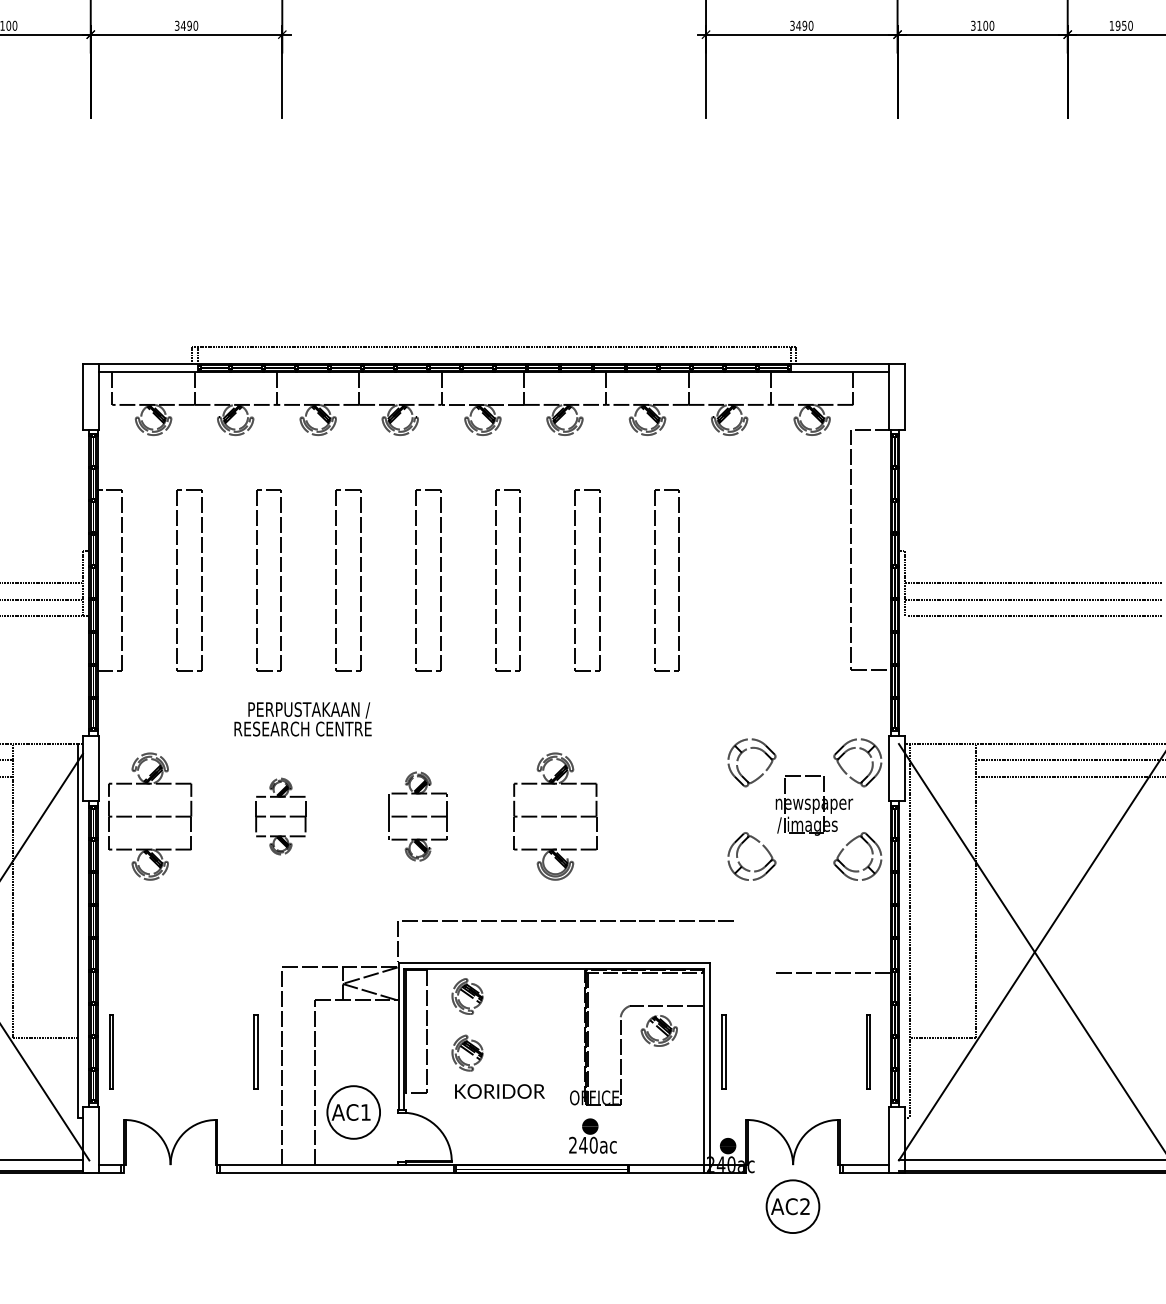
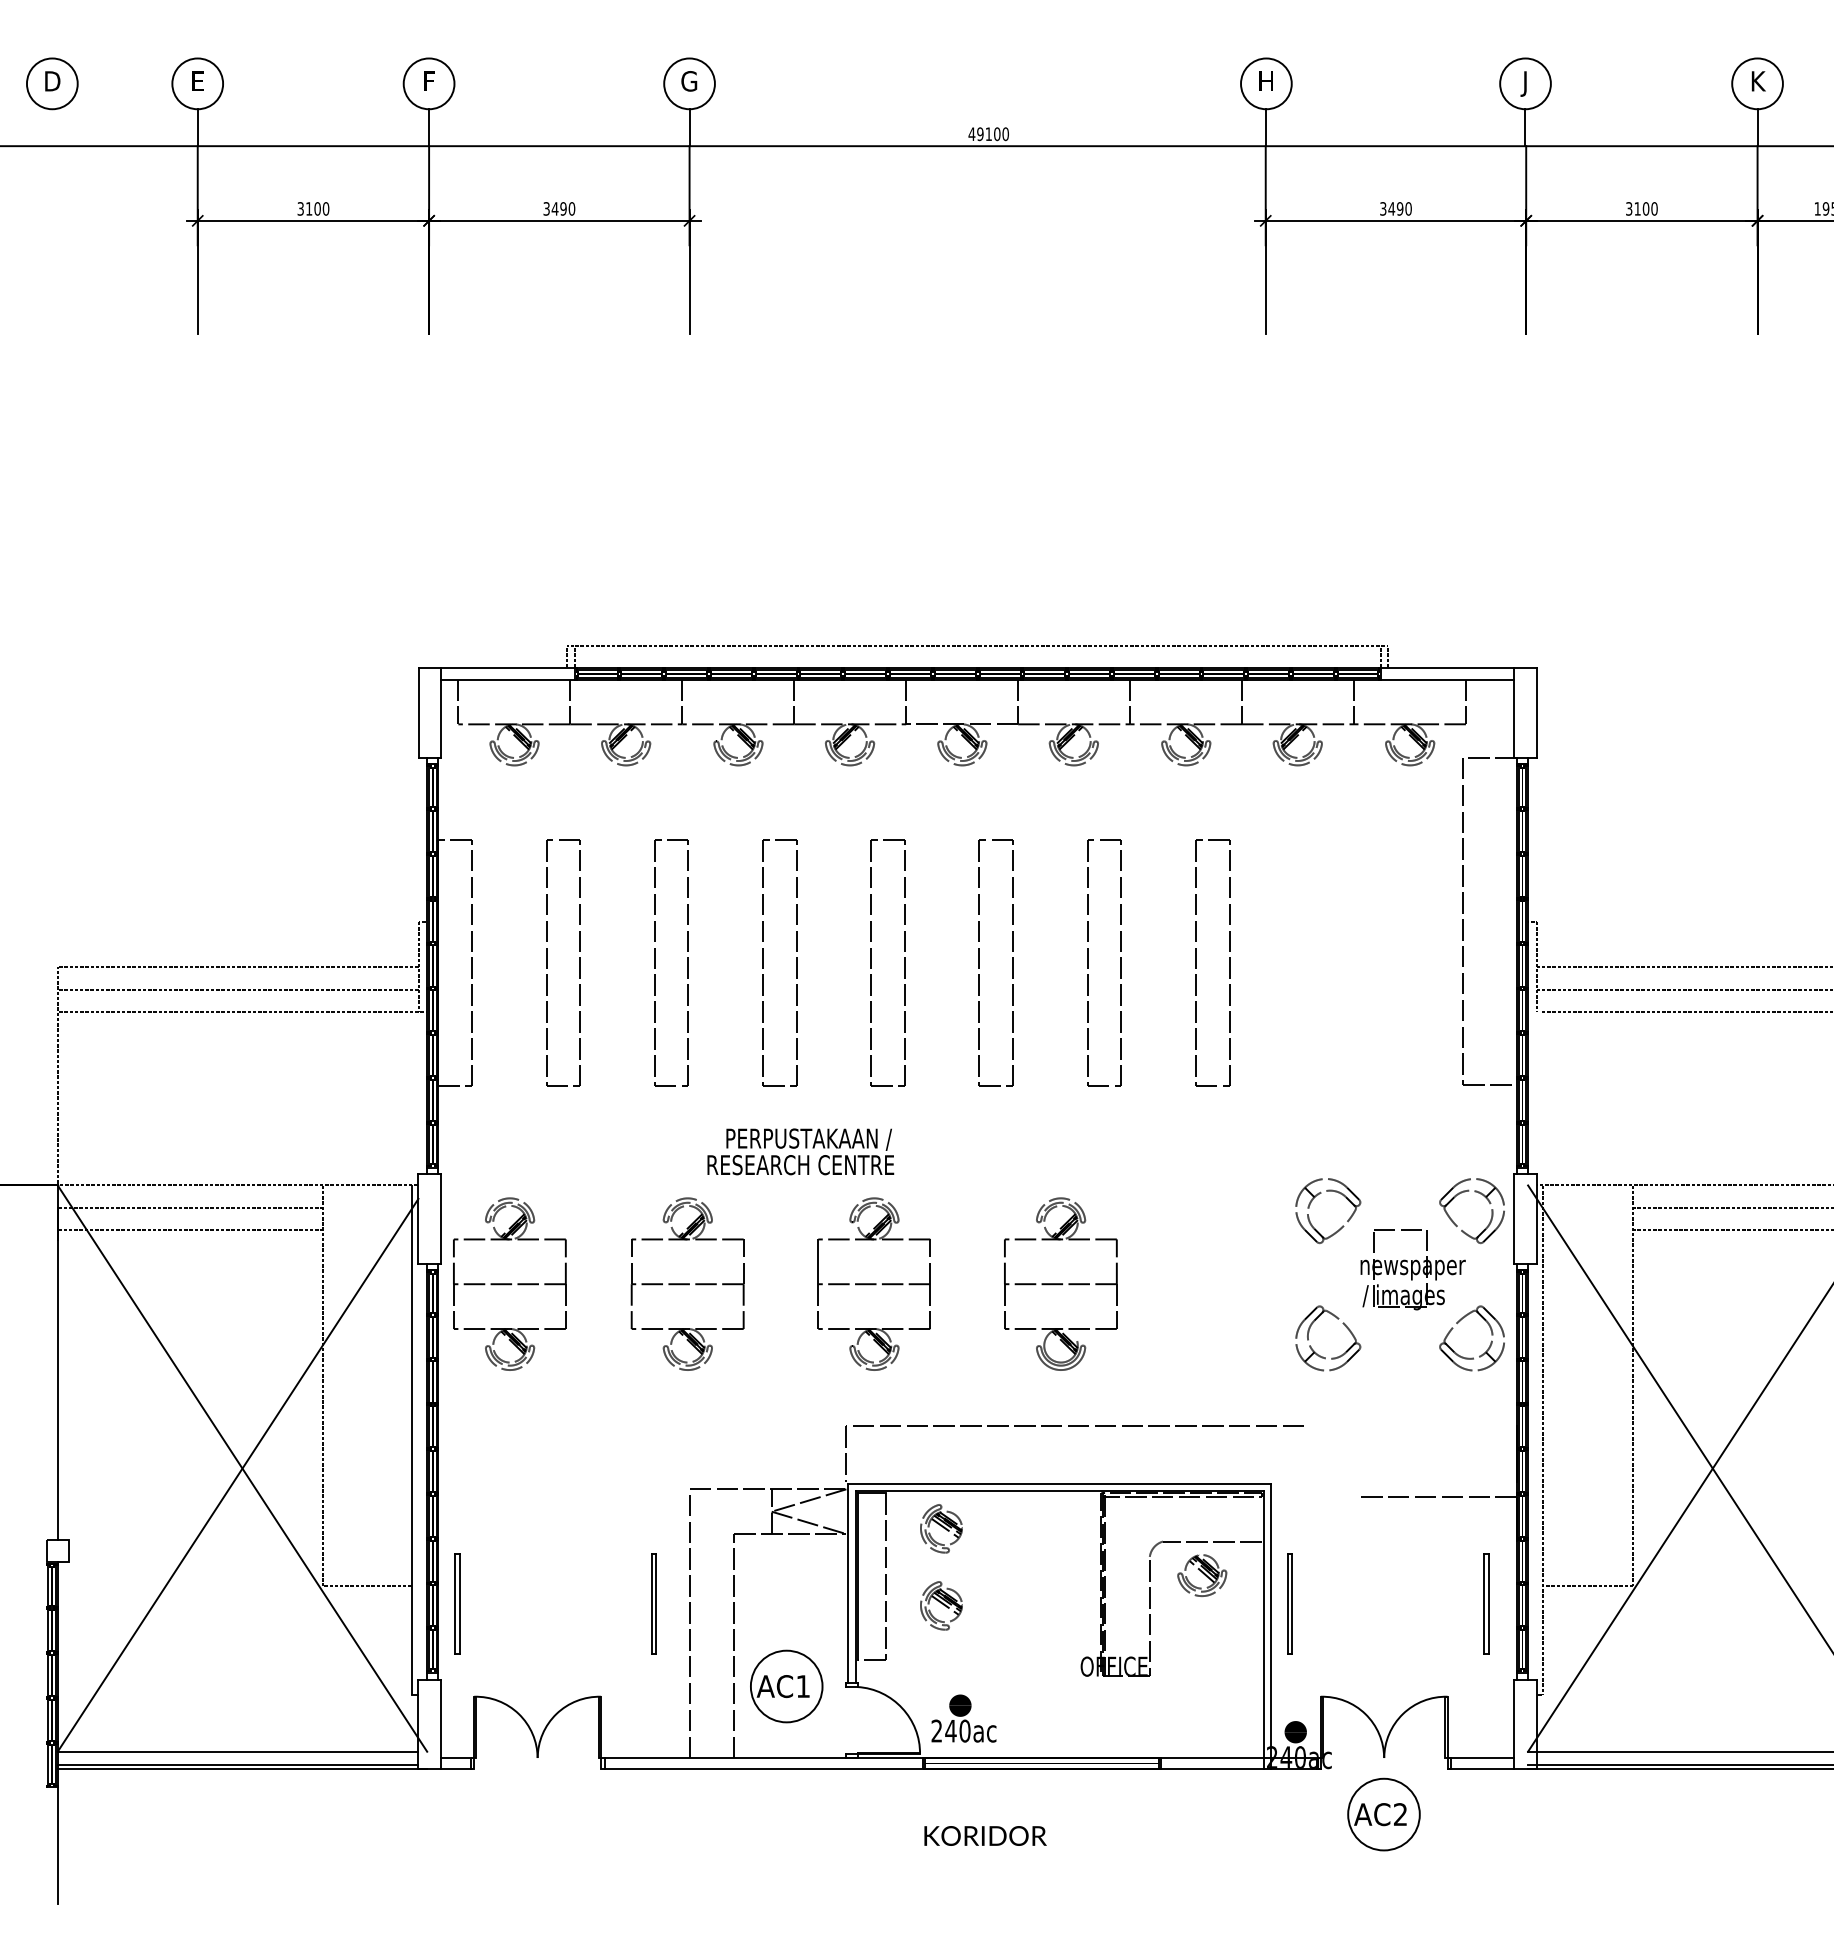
text: (302, 719) -> (800, 1151), moved
part: (280, 816) -> (687, 1283), size x1.67
part: (417, 816) -> (873, 1283), size x1.43
text: (499, 1091) -> (985, 1835), moved
text: (592, 1136) -> (963, 1718), moved

